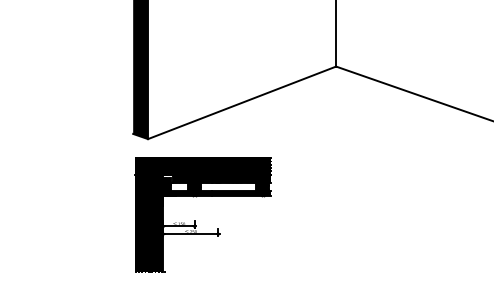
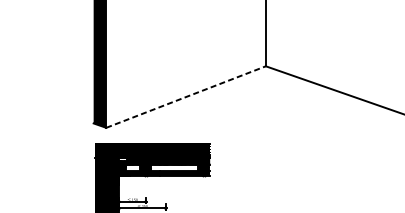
line: (242, 102) -> (186, 96), solid -> dashed

